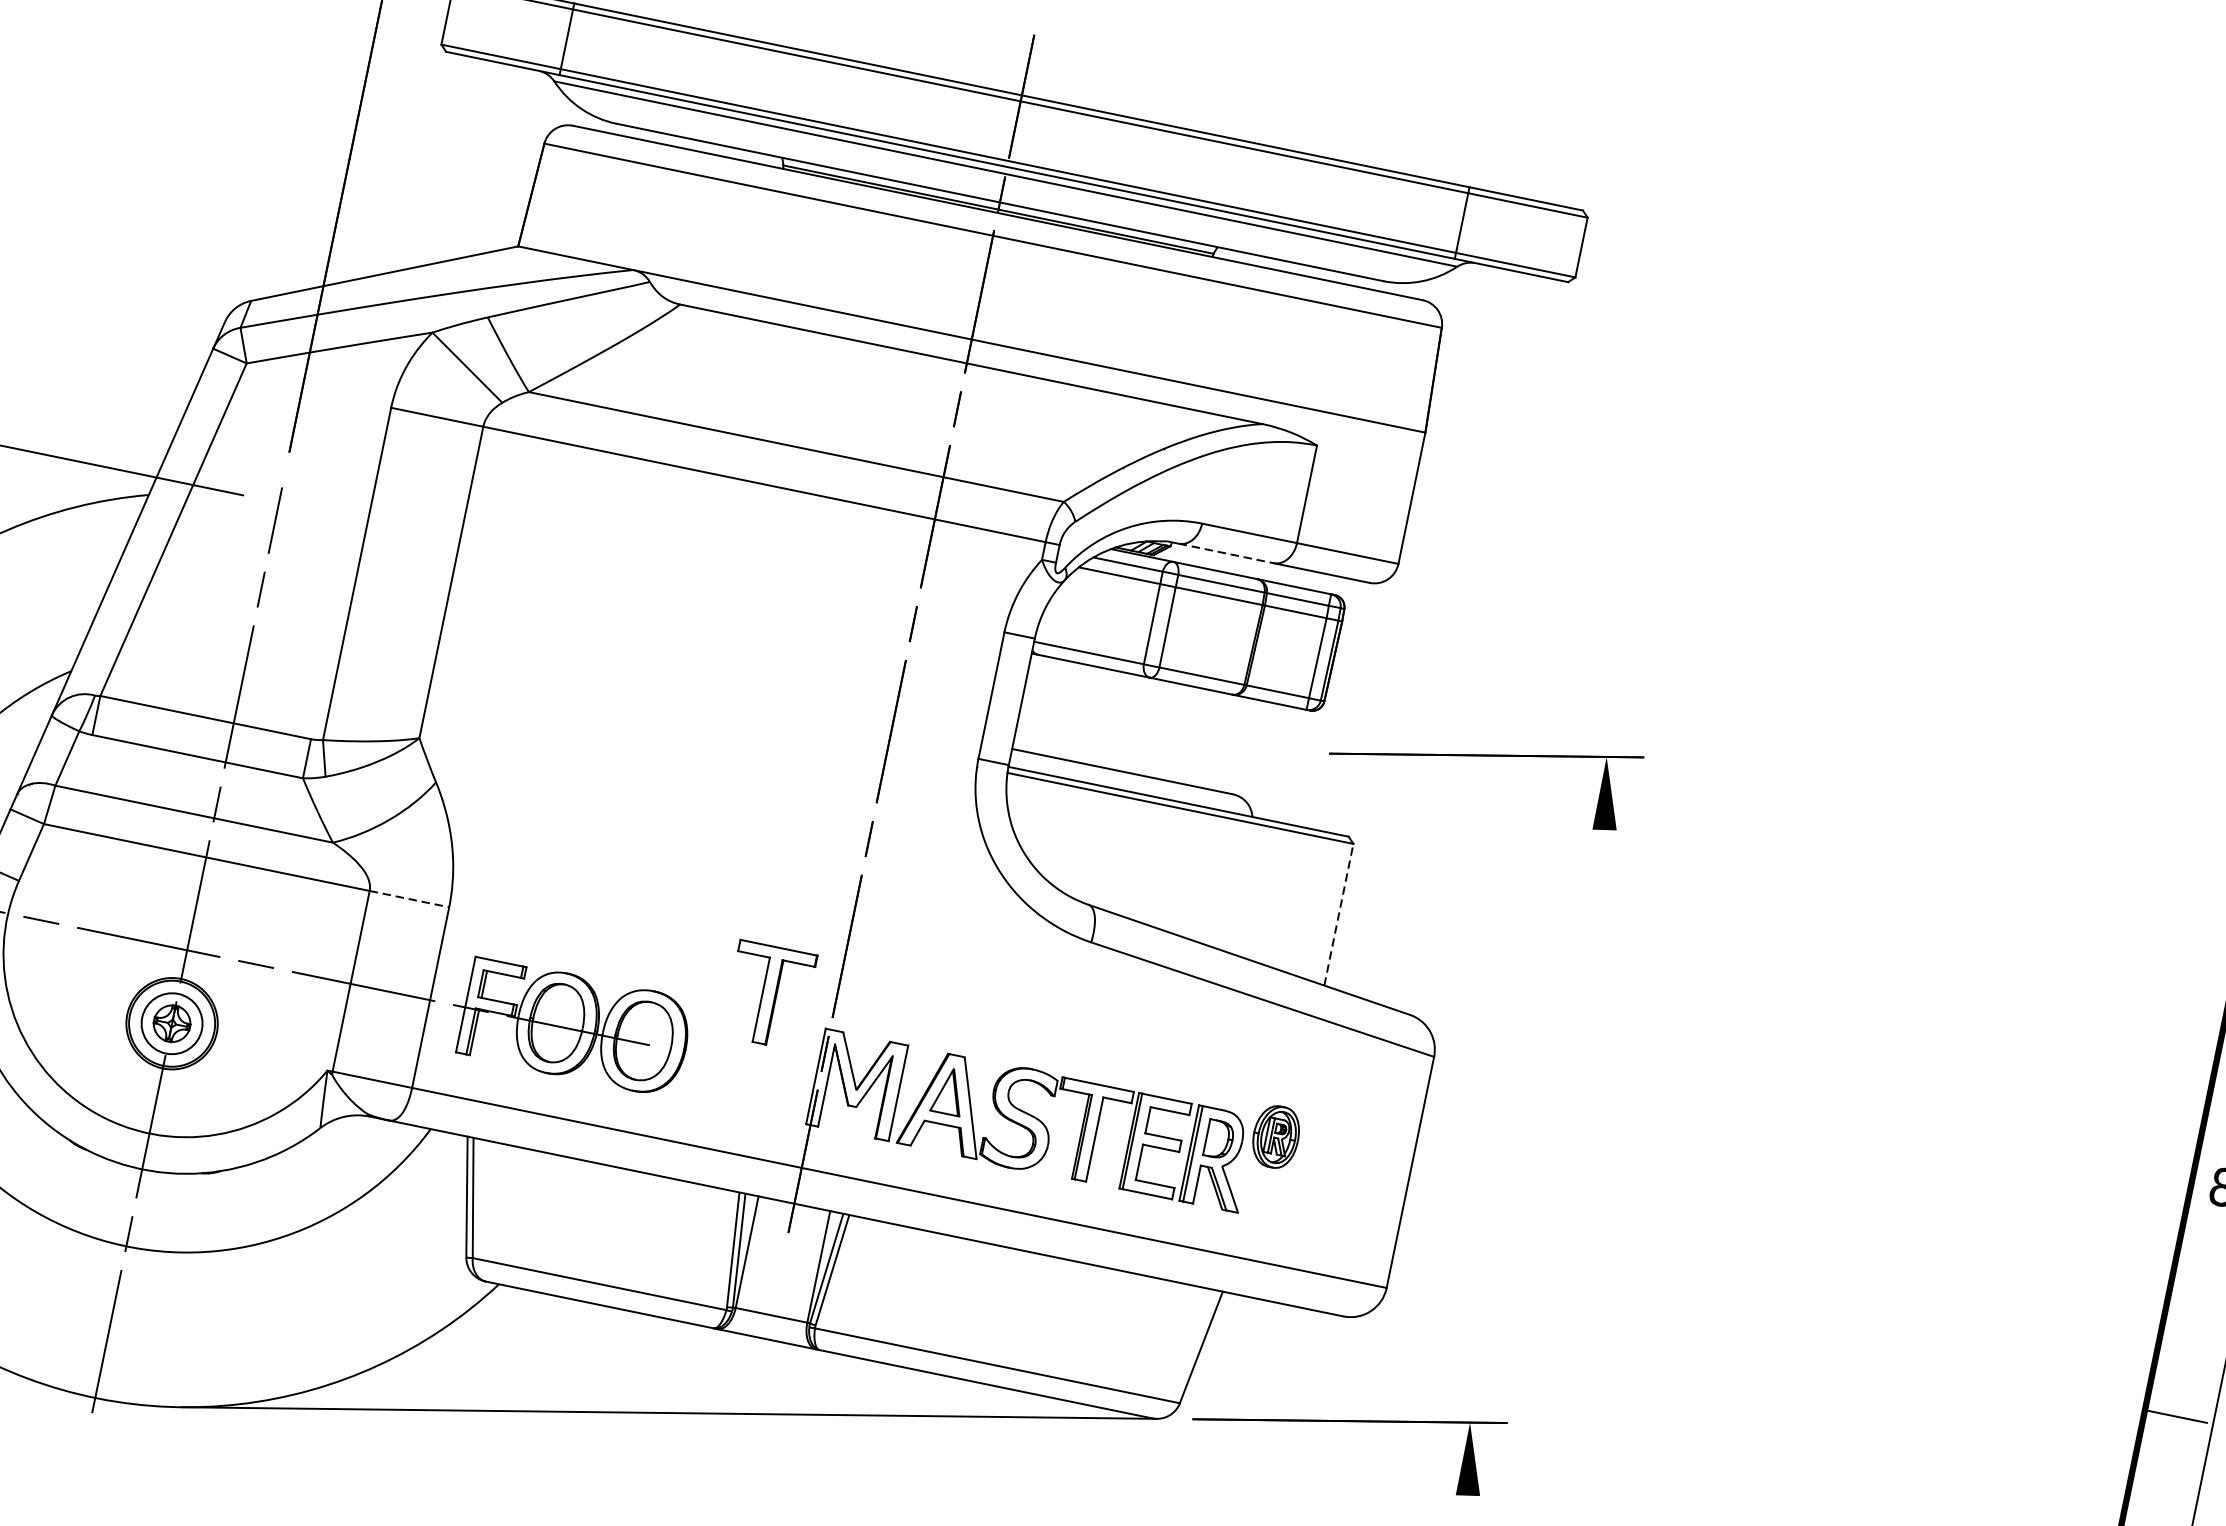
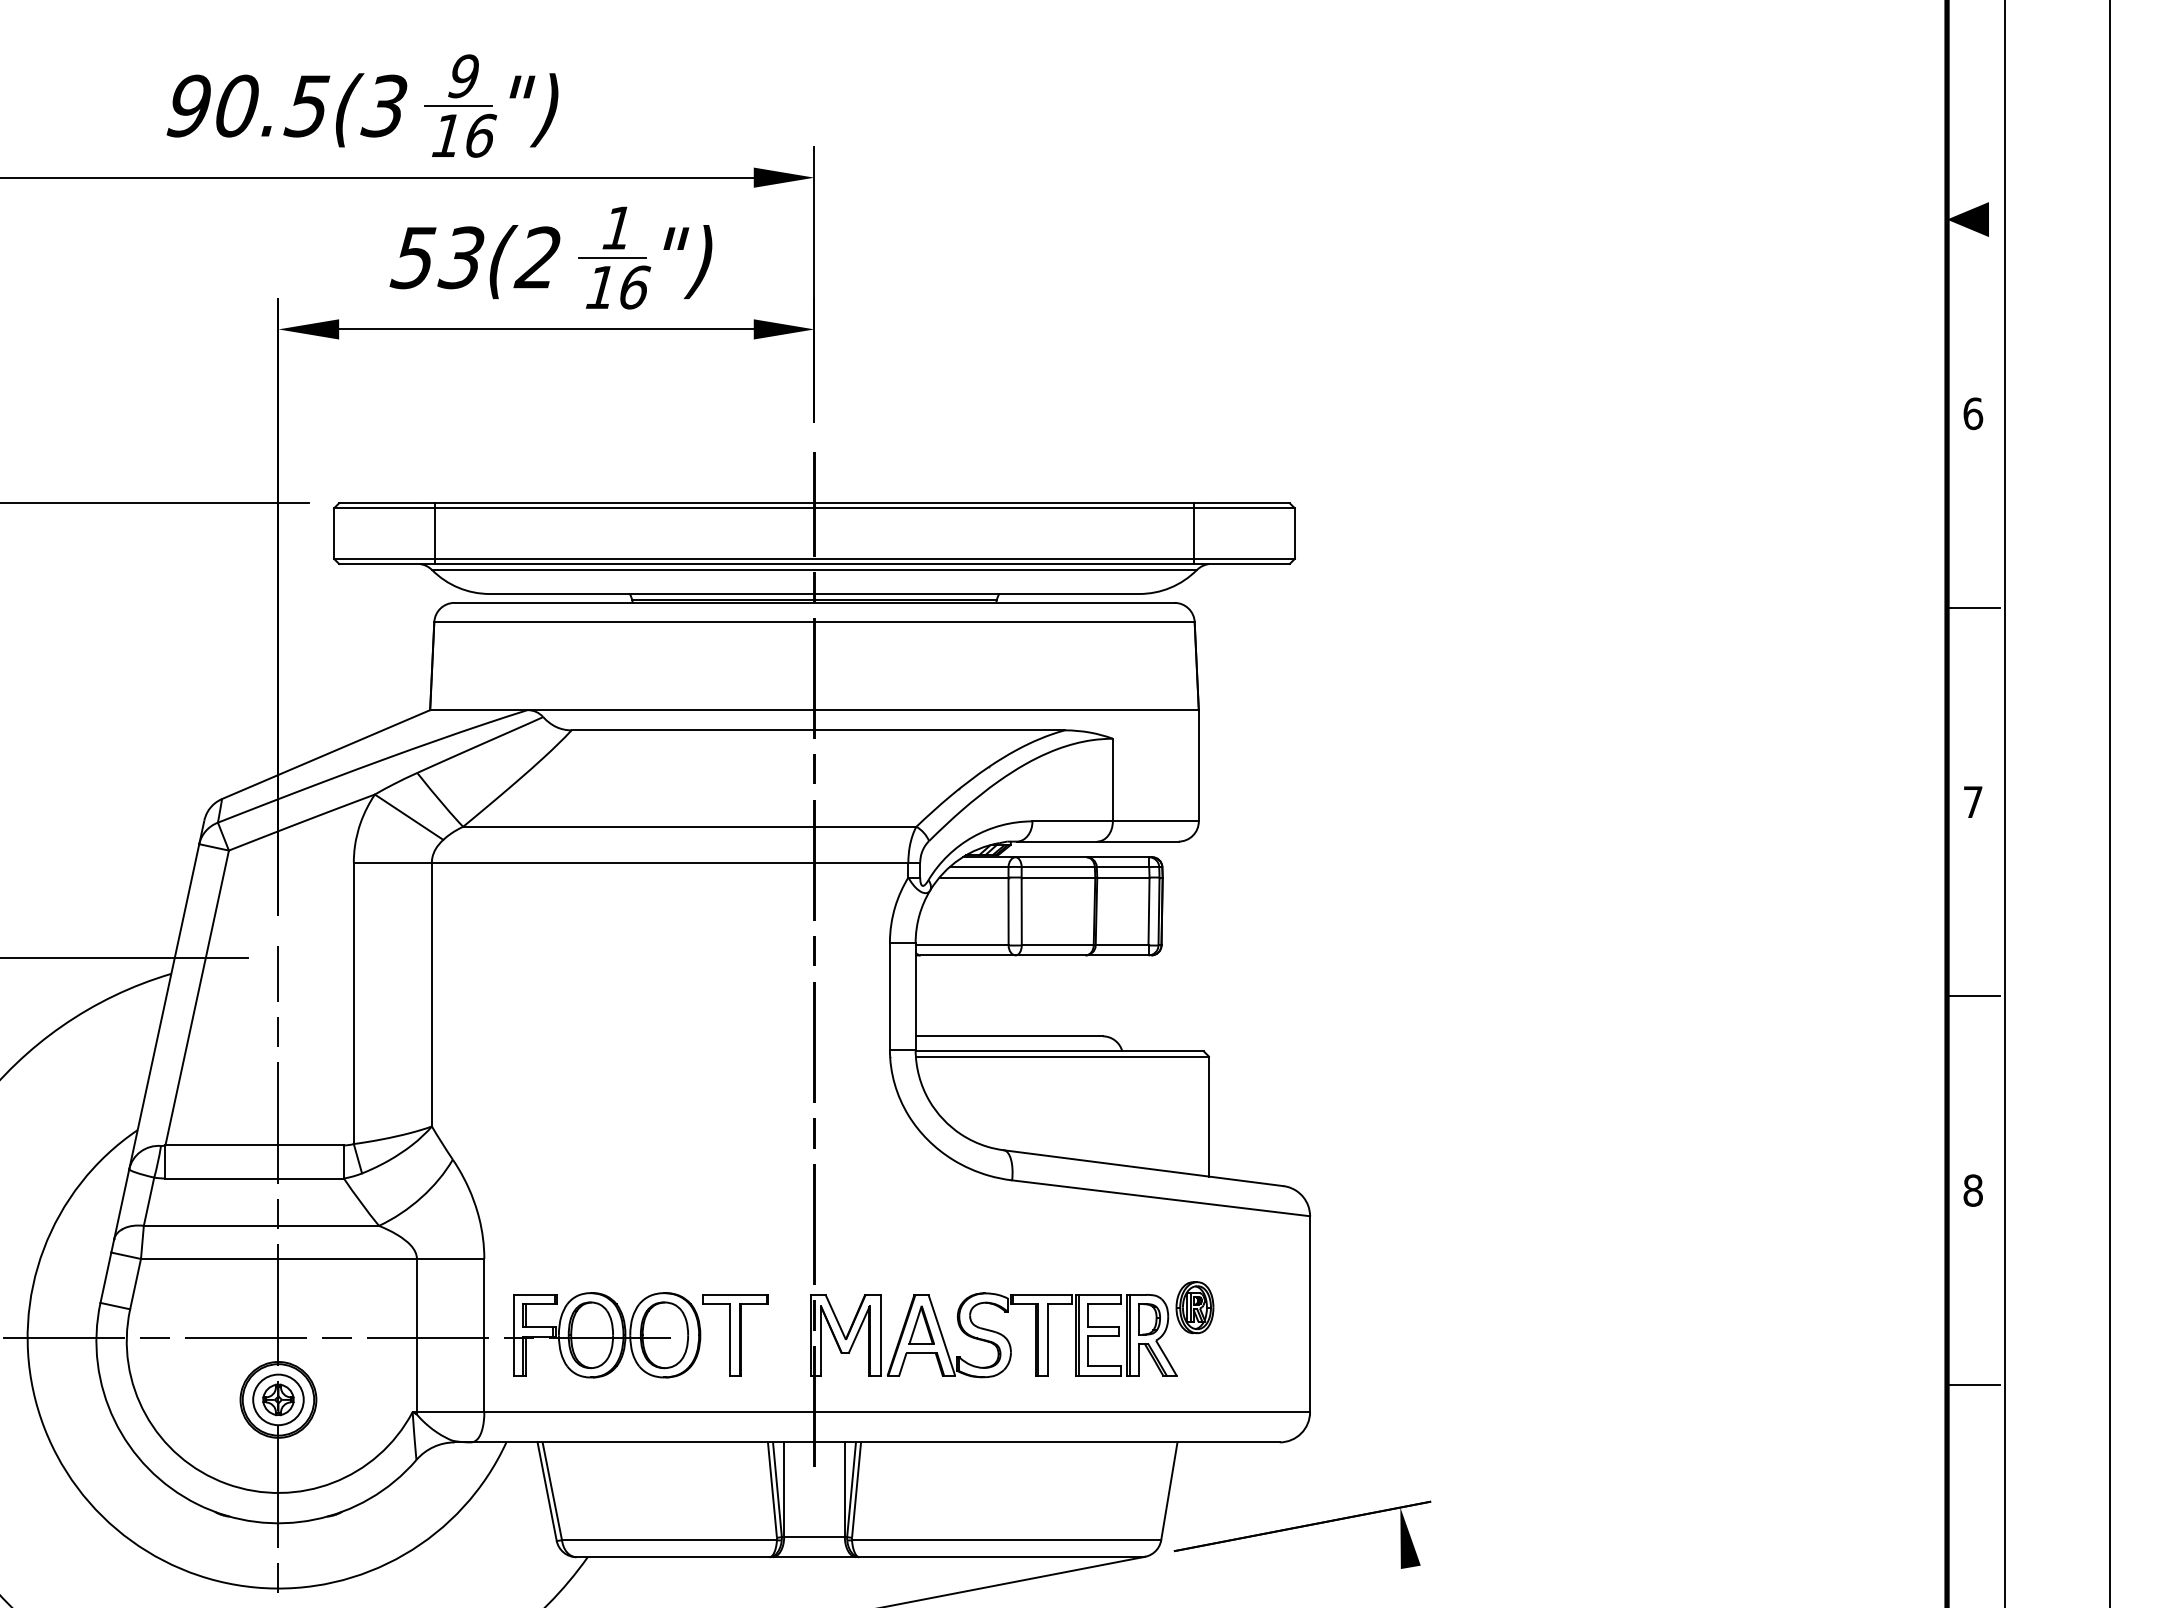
line: (1226, 553) -> (1057, 841), dashed -> solid
part: (1486, 756) -> (1302, 963), removed
line: (409, 898) -> (450, 1258), dashed -> solid
line: (1338, 914) -> (1208, 1116), dashed -> solid
part: (769, 995) -> (735, 1335), moved

